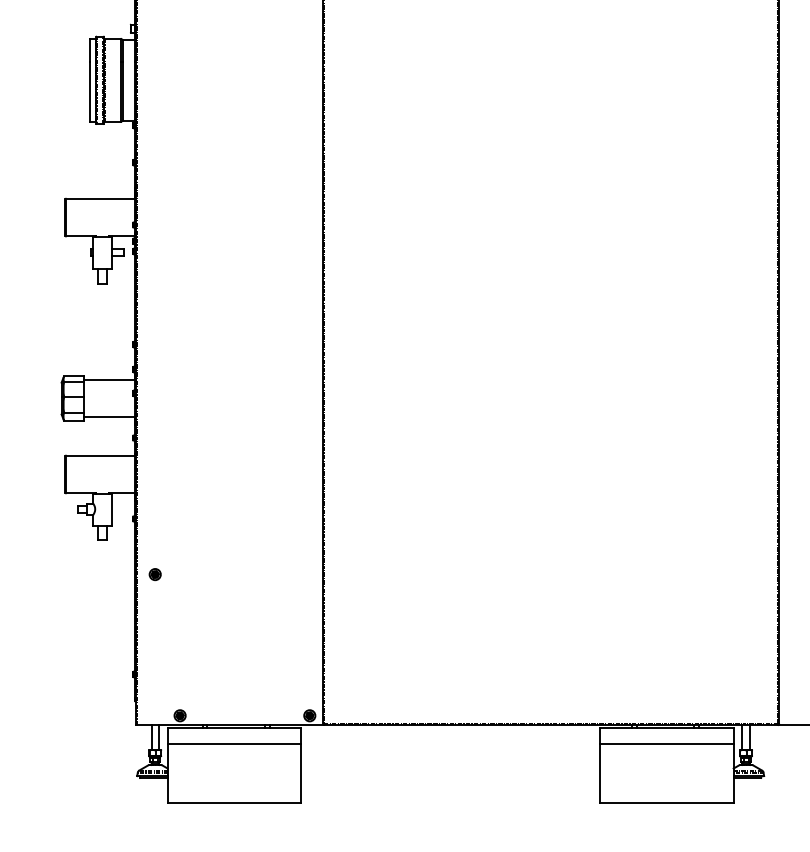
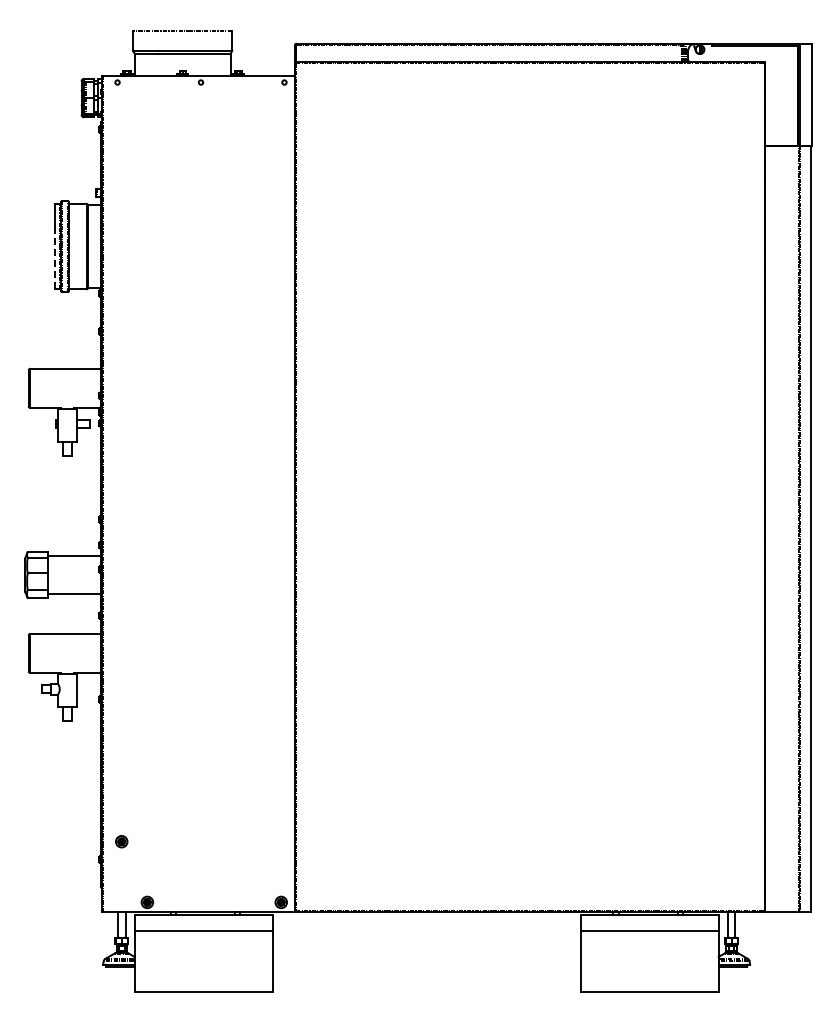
line: (90, 90) -> (54, 257), solid -> dashed
part: (155, 574) -> (121, 841), moved

